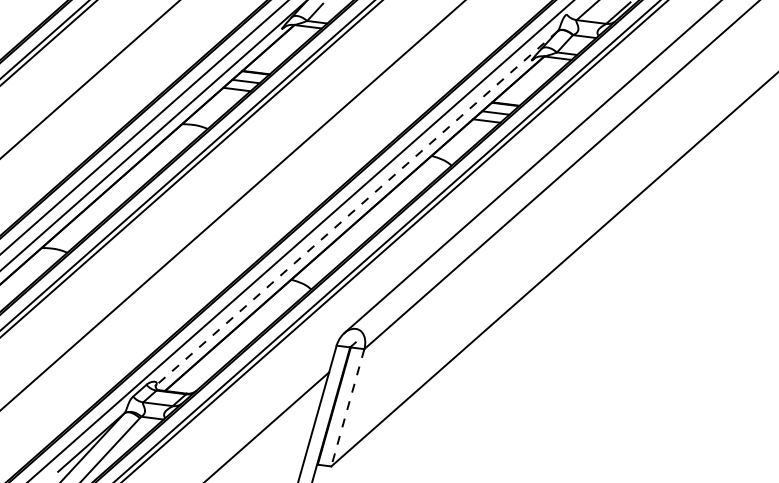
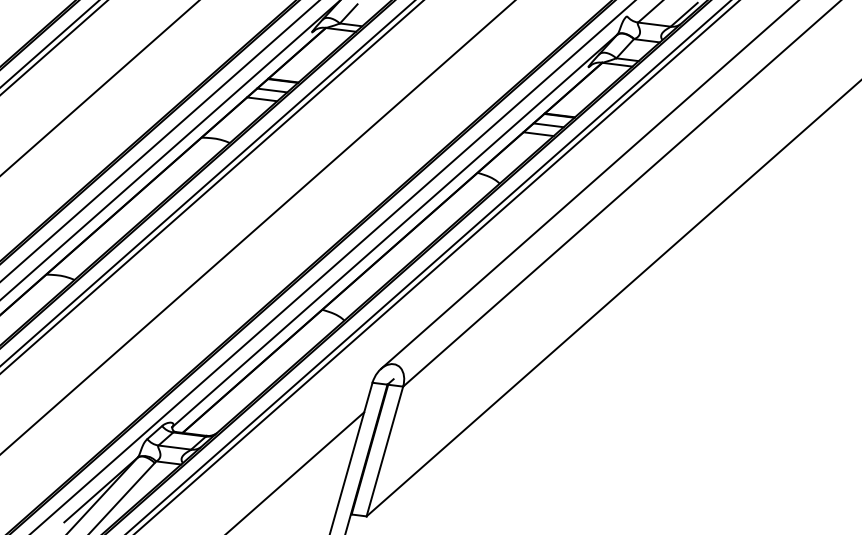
line: (356, 208) -> (394, 230), dashed -> solid
line: (347, 408) -> (384, 452), dashed -> solid

